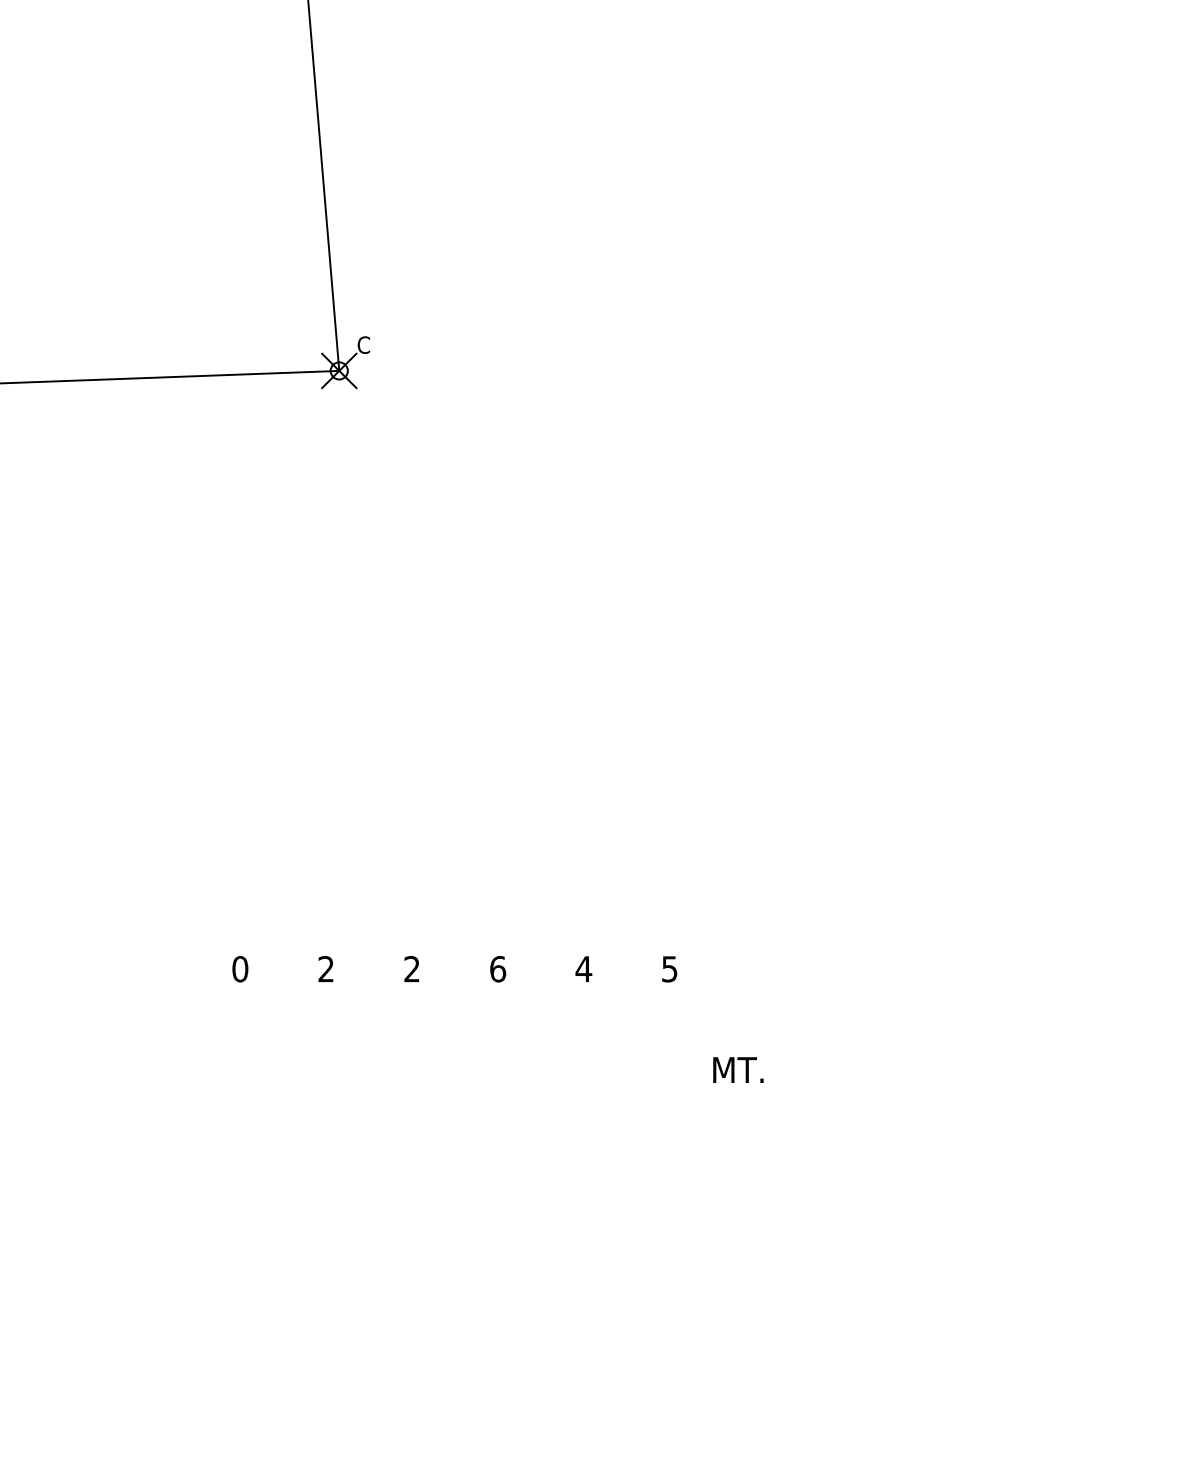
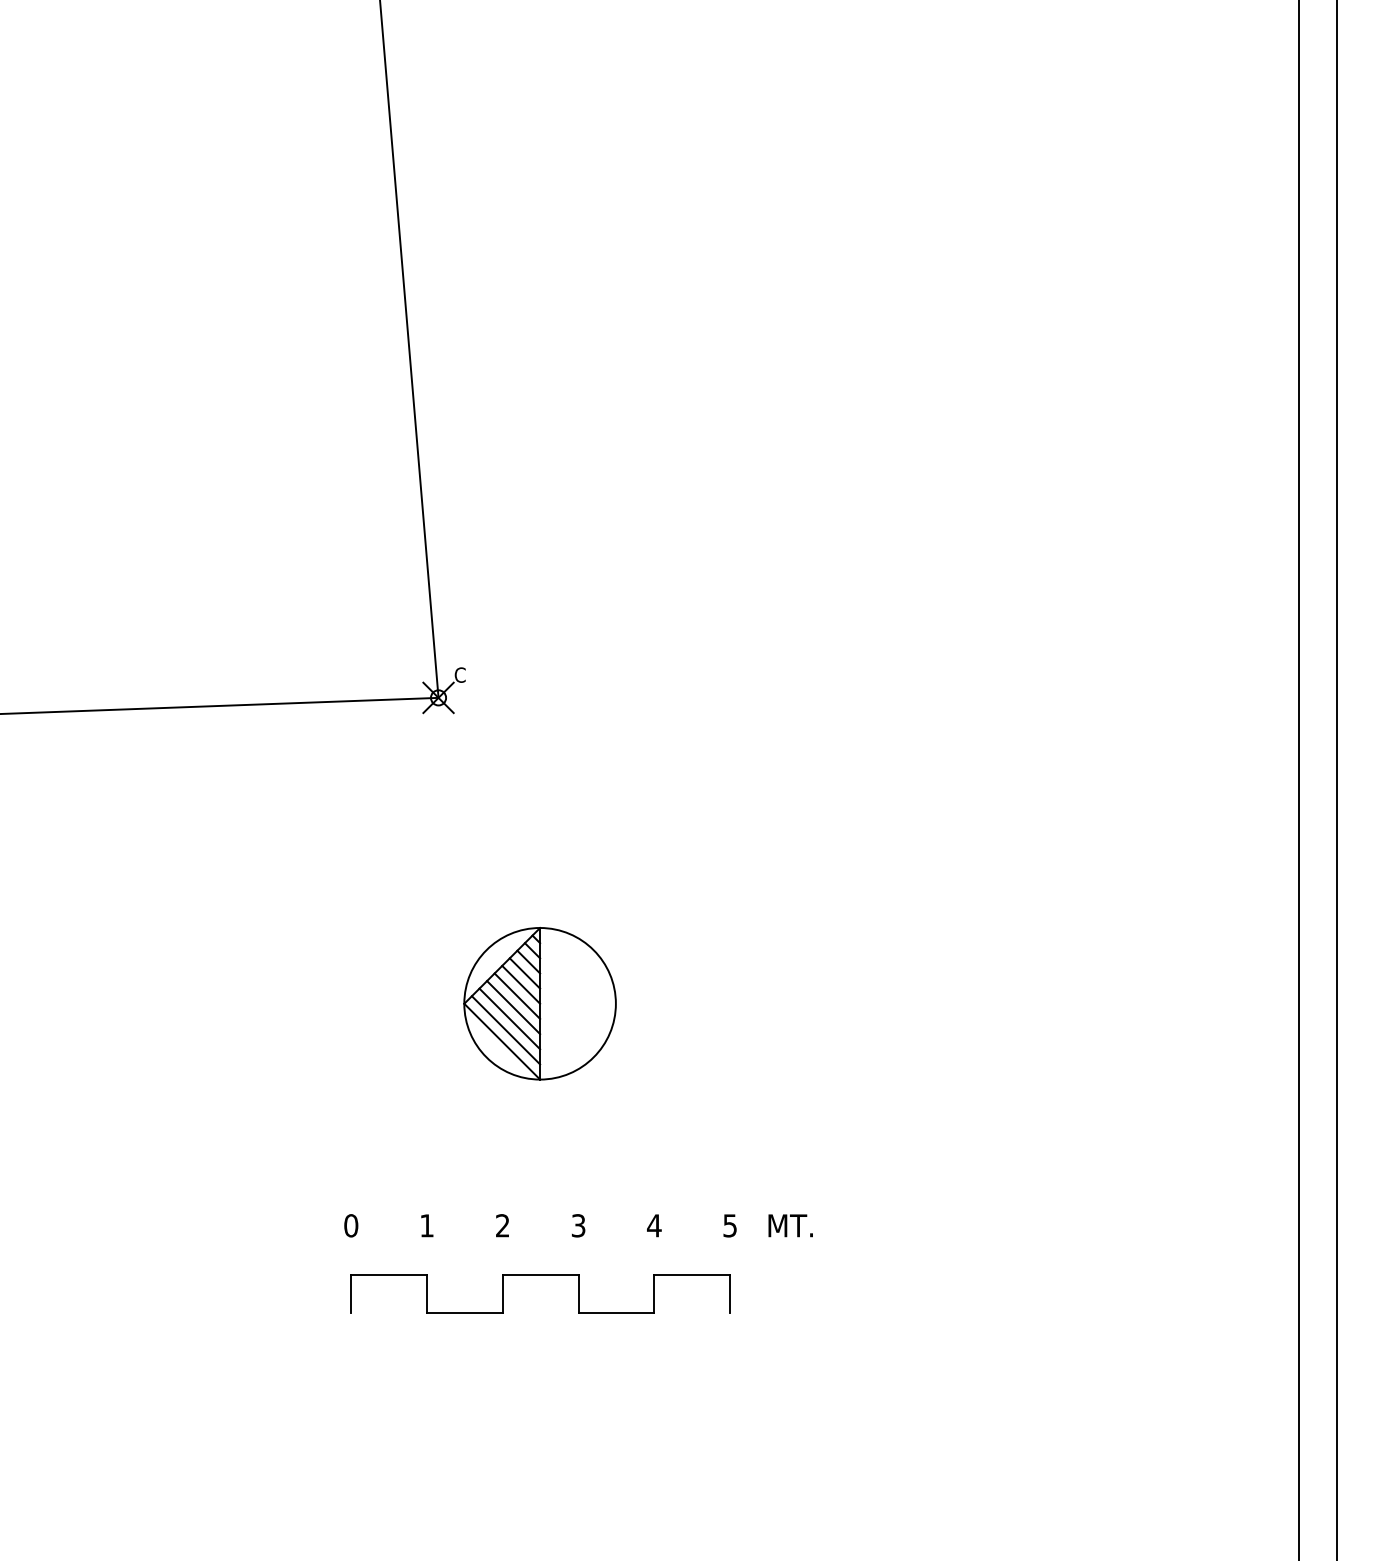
part: (453, 717) -> (539, 1003), added
text: (325, 968) -> (426, 1225), 2 -> 1
text: (497, 968) -> (578, 1225), 6 -> 3
part: (454, 1025) -> (540, 1275), added
text: (738, 1069) -> (790, 1225), moved

